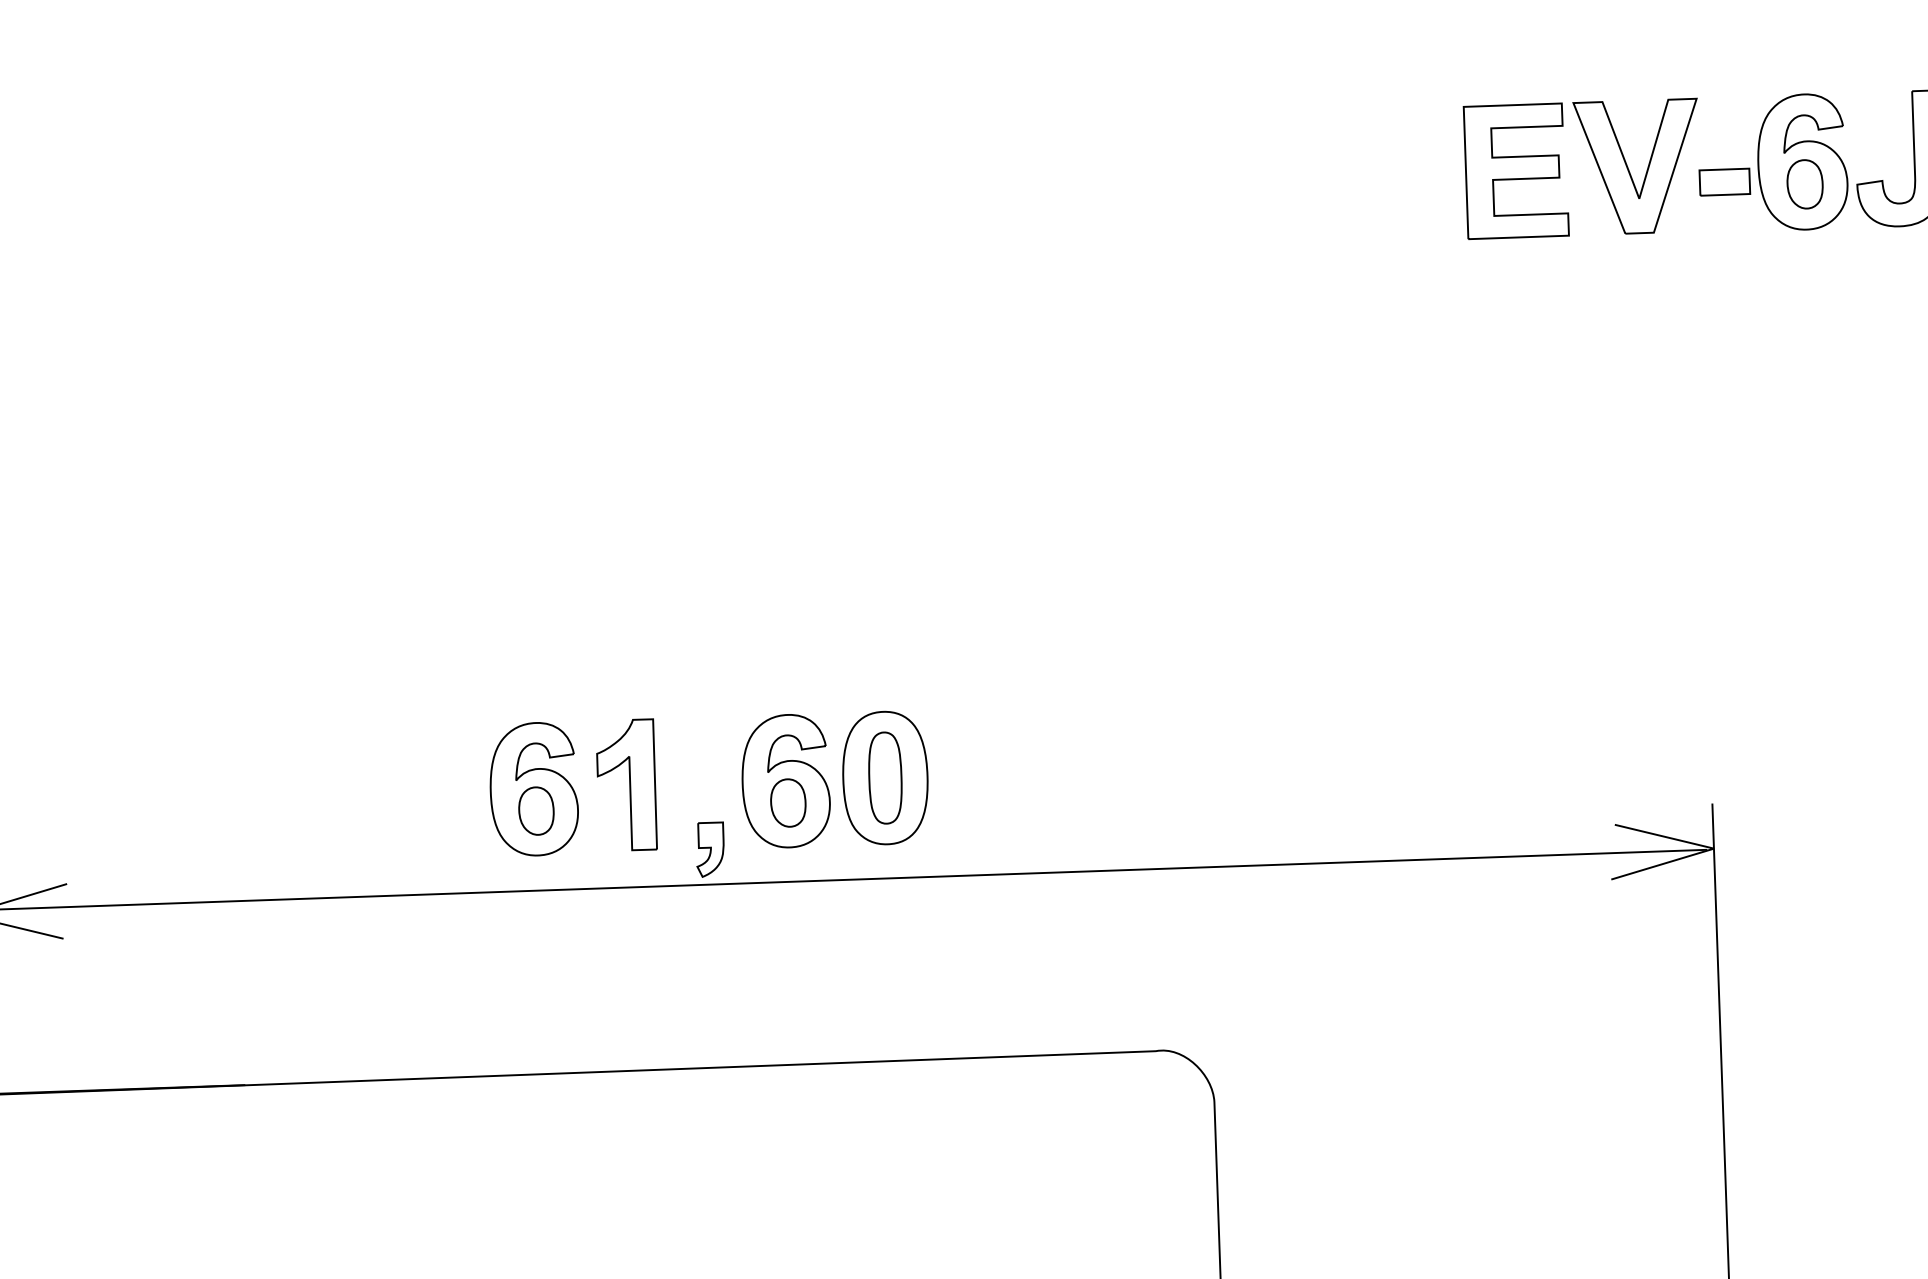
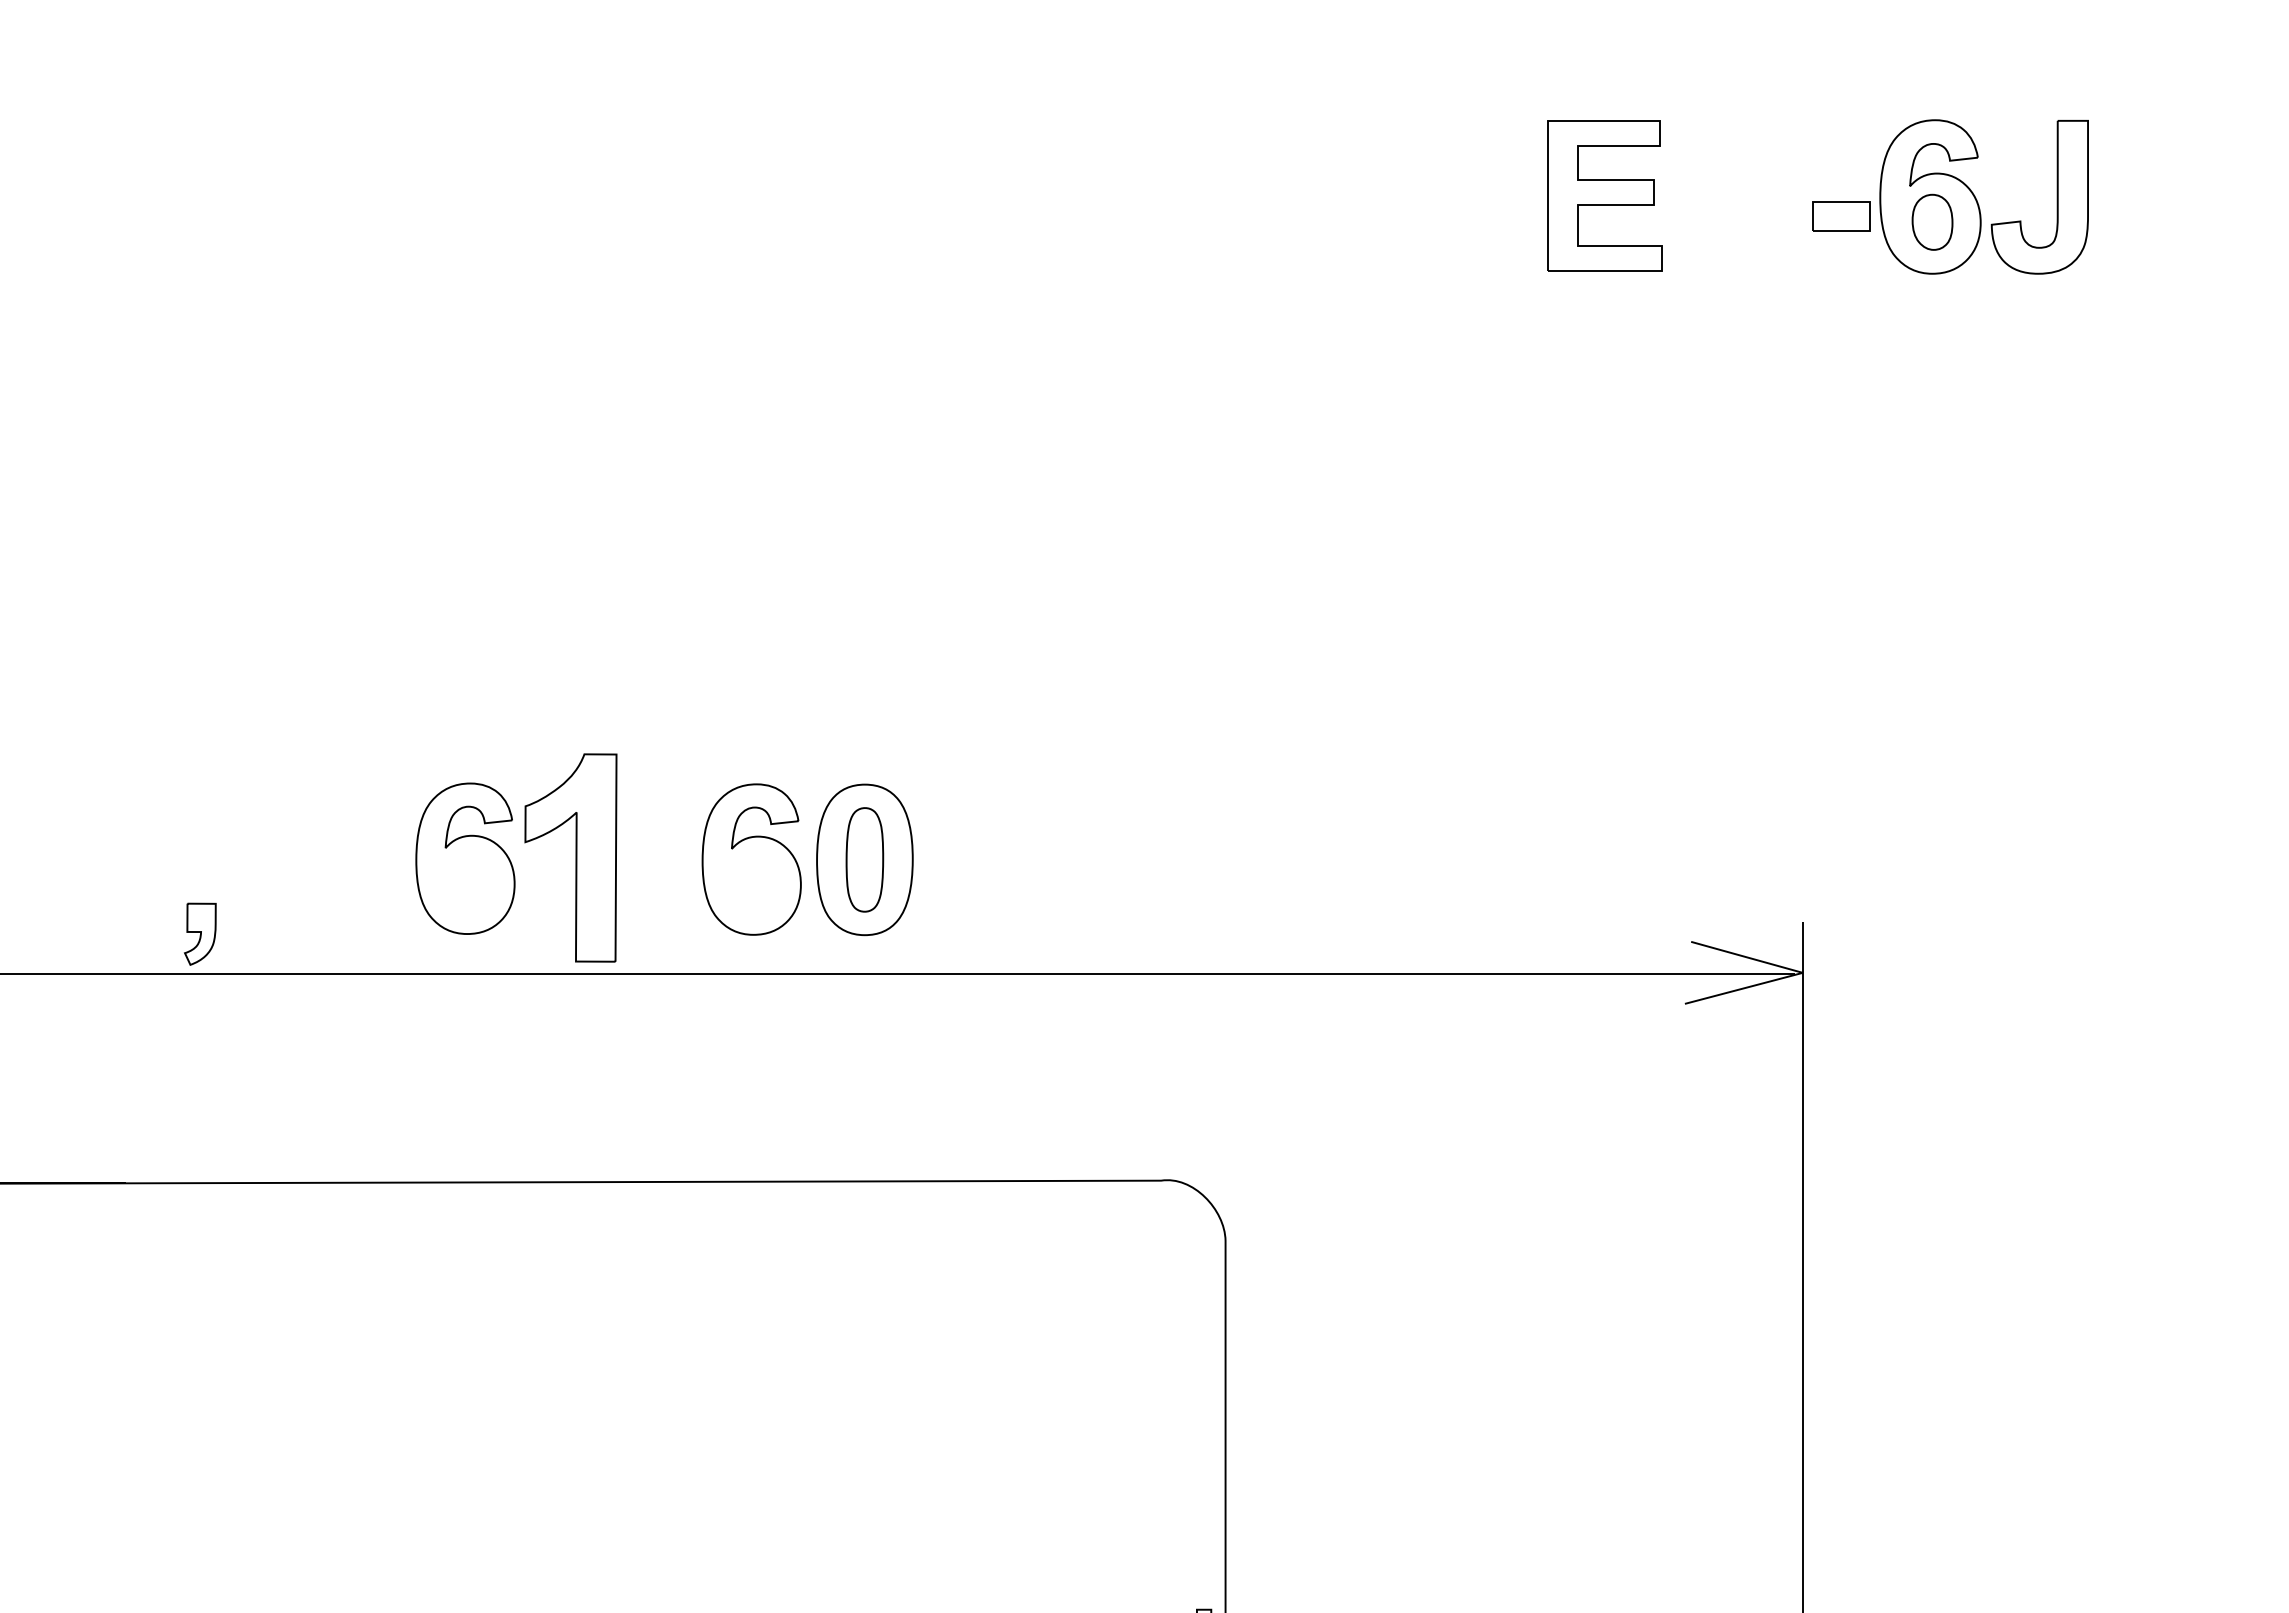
part: (1629, 169) -> (1733, 198), removed
part: (626, 785) -> (570, 857), size x1.4
part: (788, 803) -> (753, 884), removed
part: (536, 811) -> (467, 883), removed
part: (710, 849) -> (200, 933), moved

